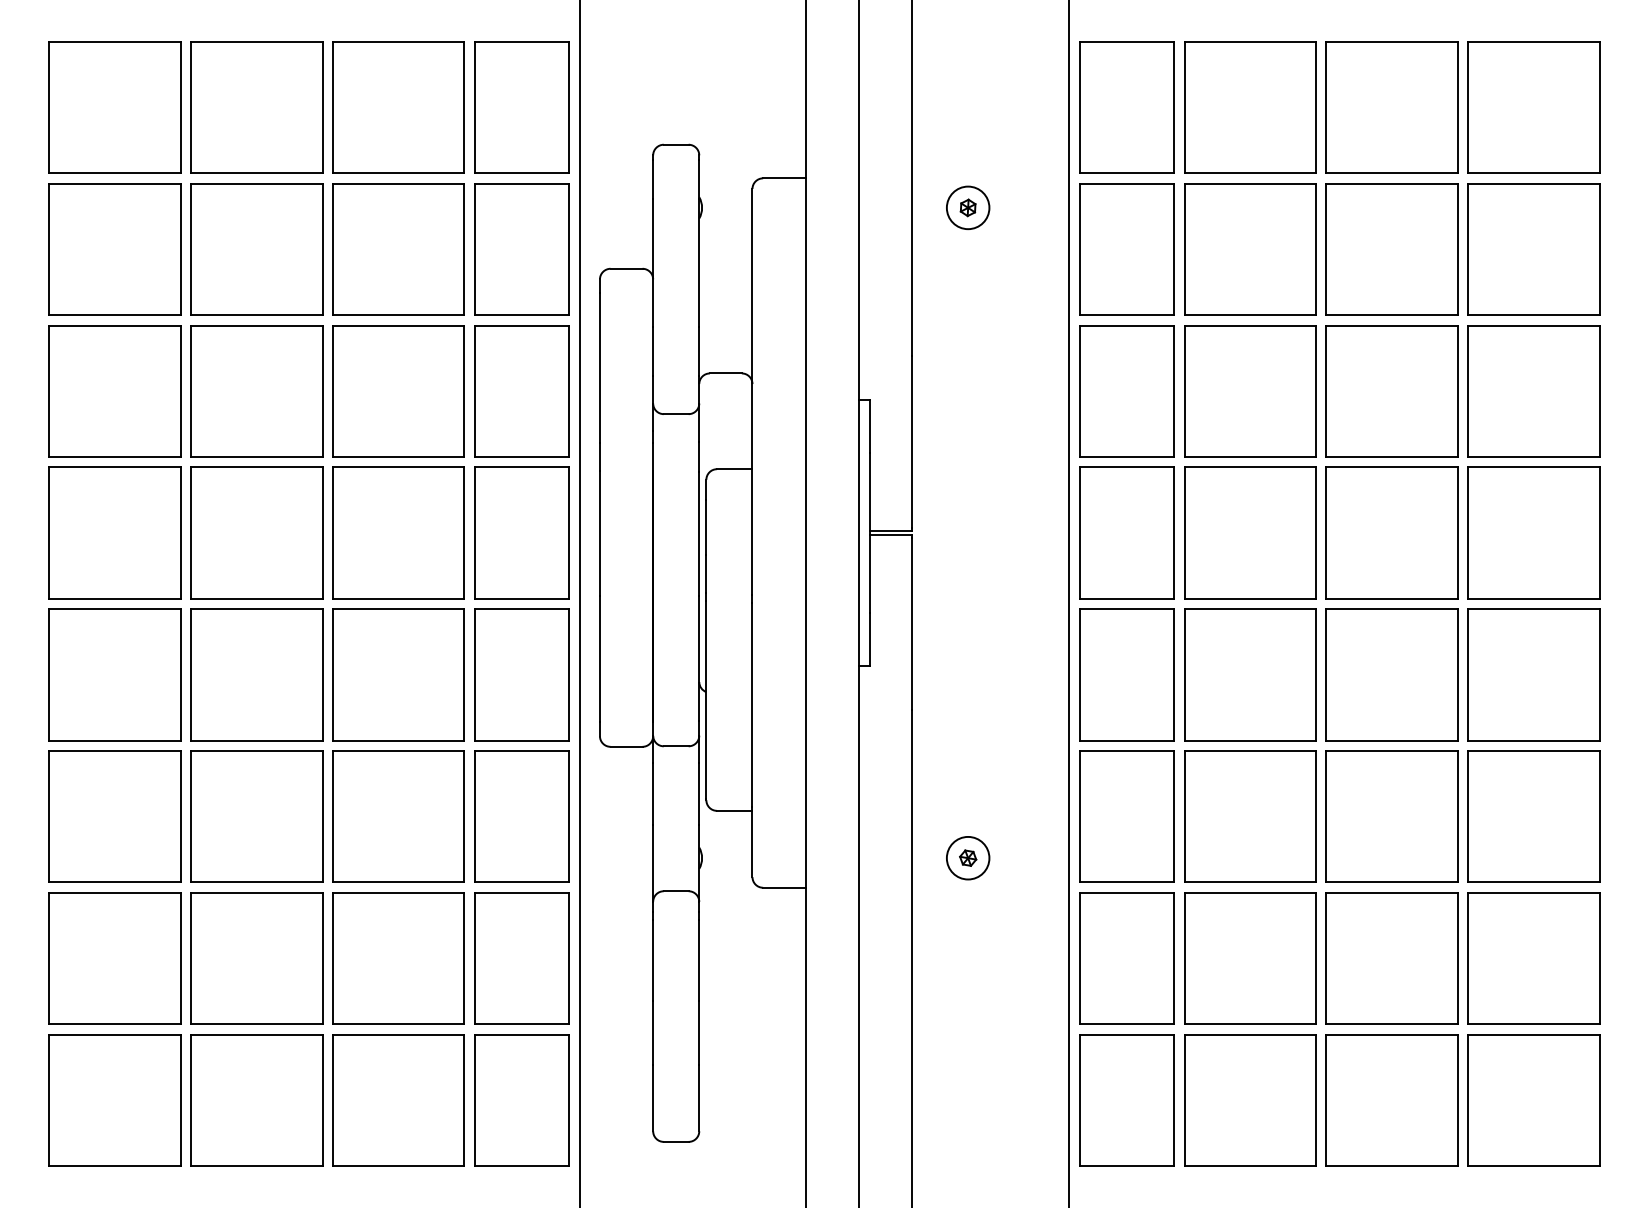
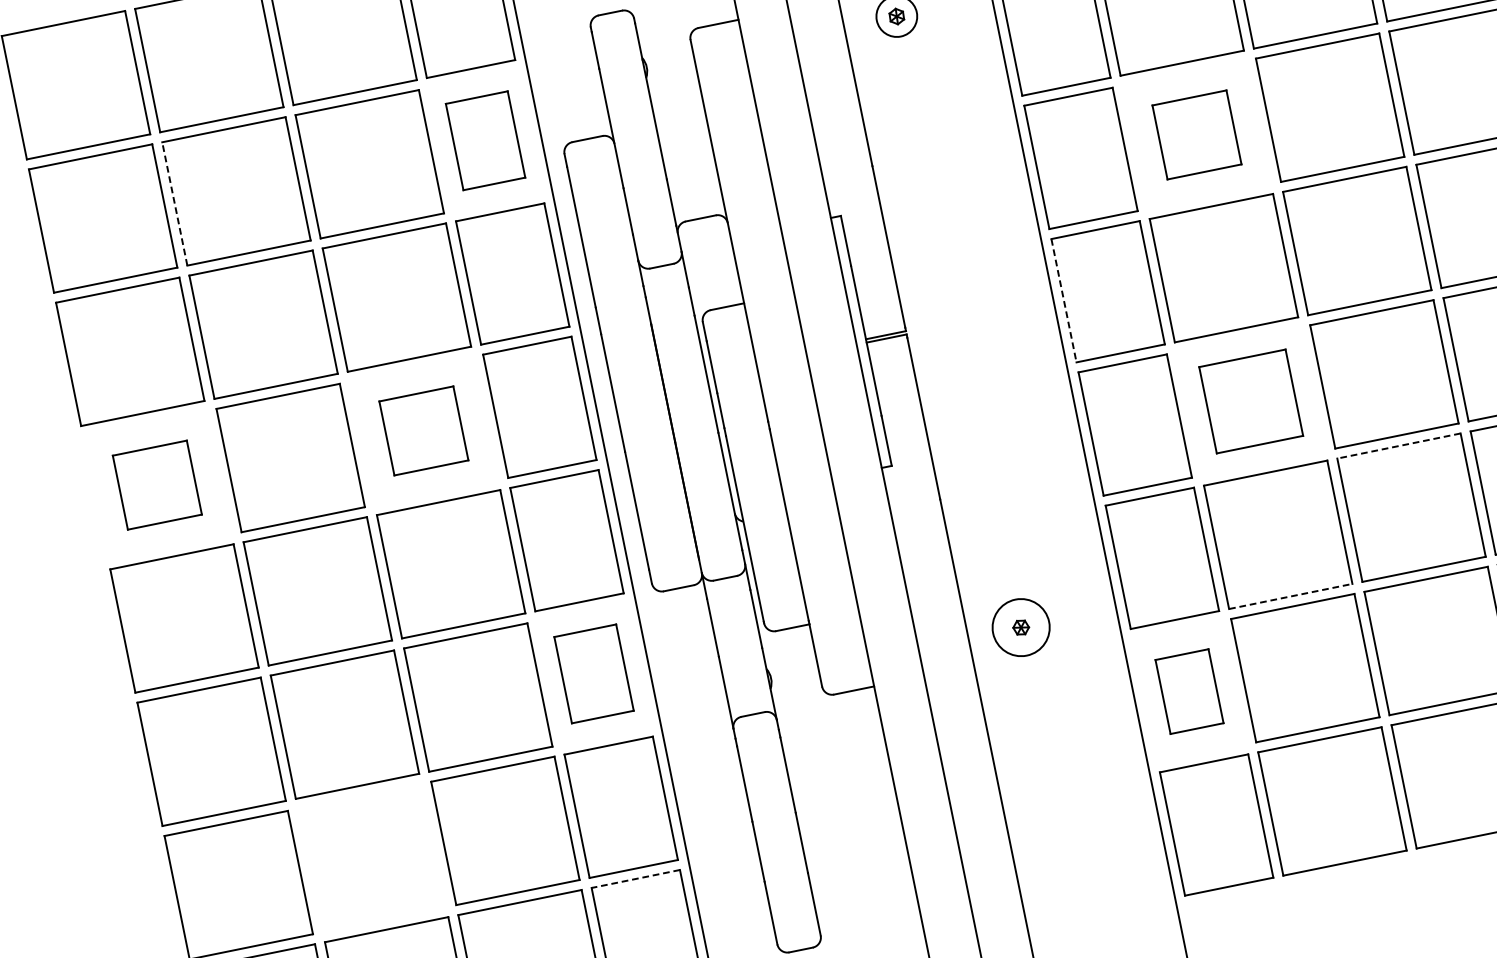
line: (191, 249) -> (175, 204), solid -> dashed
part: (521, 249) -> (485, 141), size x0.7
part: (1250, 391) -> (1197, 135), size x0.6
part: (114, 532) -> (156, 484), size x0.6
part: (398, 532) -> (423, 430), size x0.6
line: (1079, 533) -> (1063, 301), solid -> dashed
part: (1250, 674) -> (1251, 401), size x0.7
line: (1392, 751) -> (1399, 446), solid -> dashed
part: (521, 816) -> (593, 673), size x0.7
circle: (967, 857) -> (1020, 627), size x1.4
line: (1250, 882) -> (1291, 596), solid -> dashed
part: (256, 958) -> (371, 857), removed
part: (1126, 958) -> (1189, 691), size x0.6
line: (522, 1034) -> (636, 878), solid -> dashed

